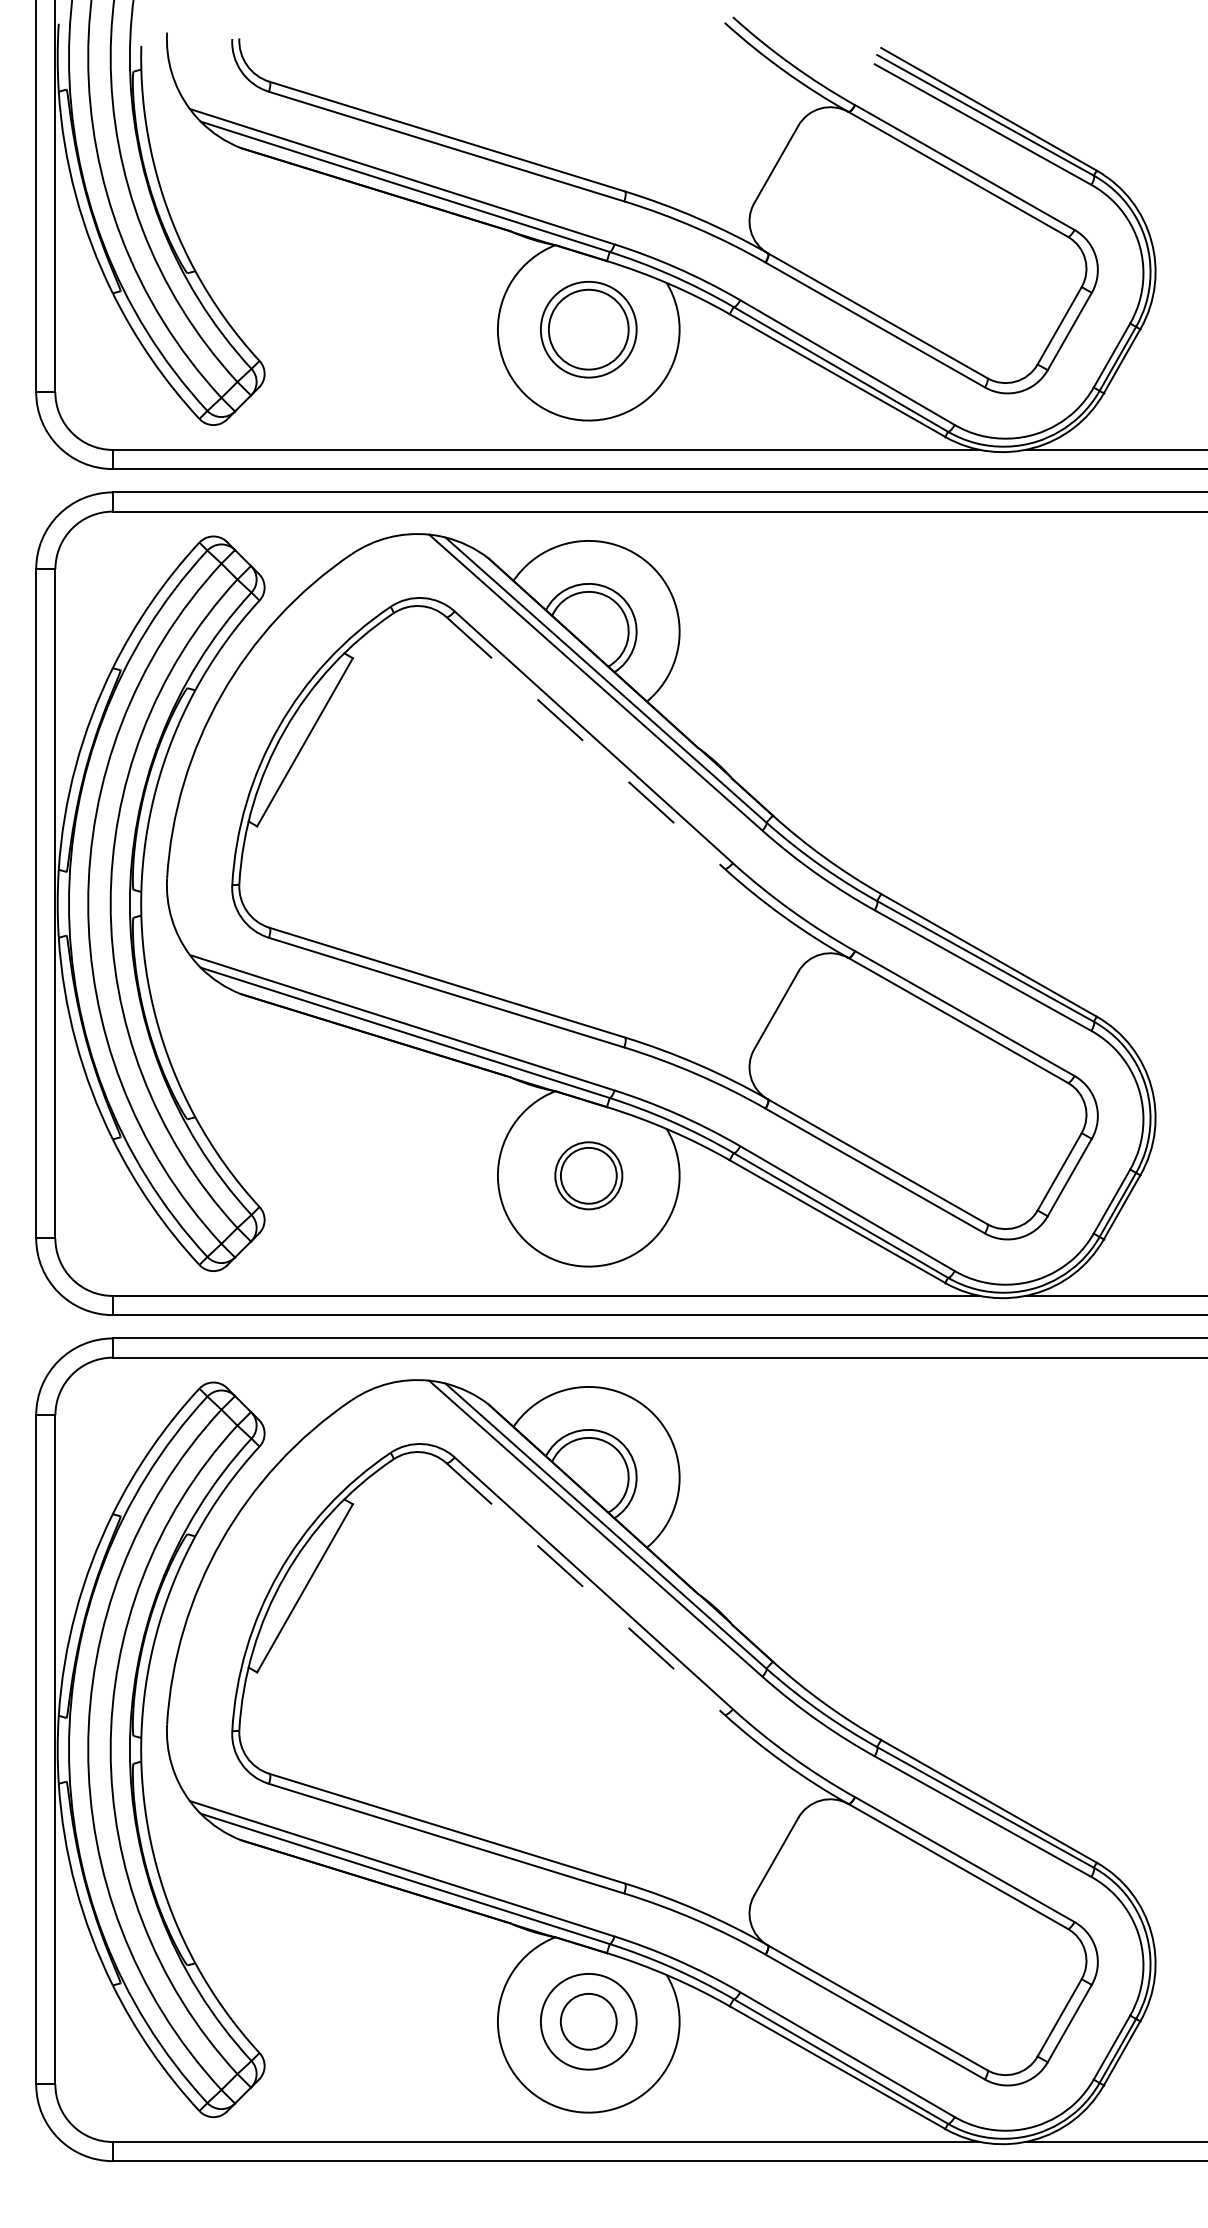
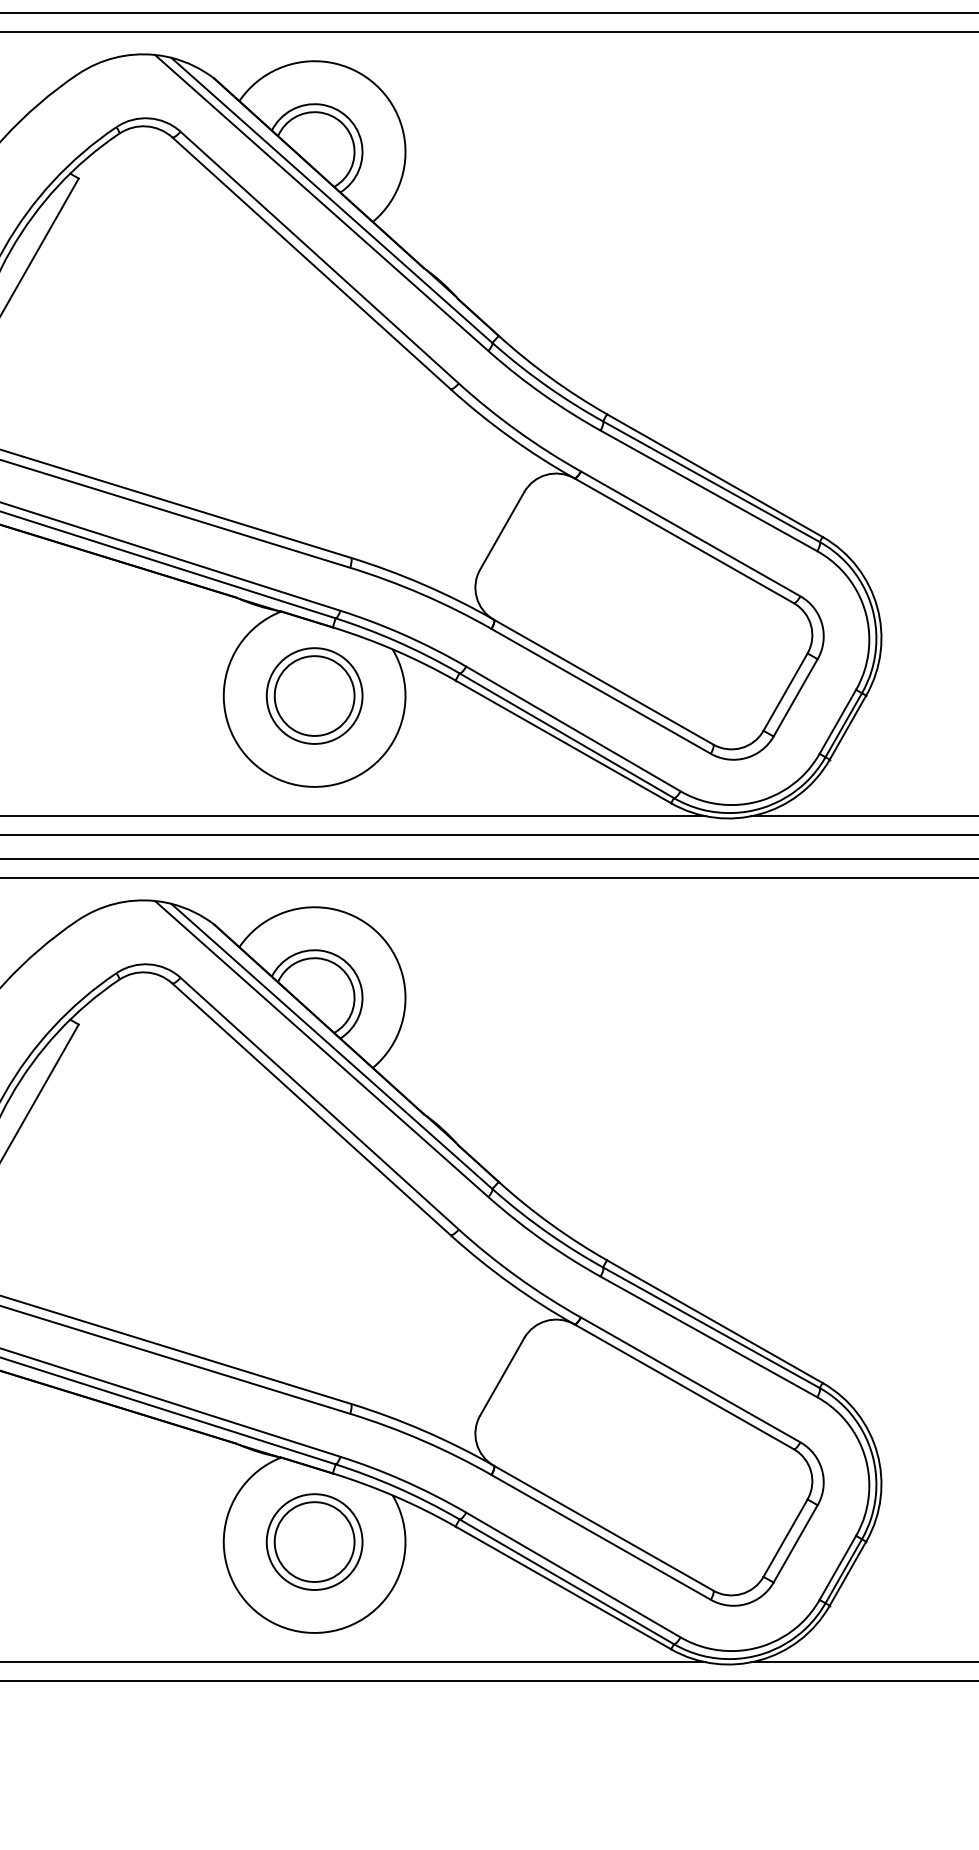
line: (585, 742) -> (311, 262), dashed -> solid
part: (588, 1175) -> (314, 695), size x1.43
line: (585, 1589) -> (311, 1109), dashed -> solid
circle: (588, 2021) -> (314, 1541), size x1.43

